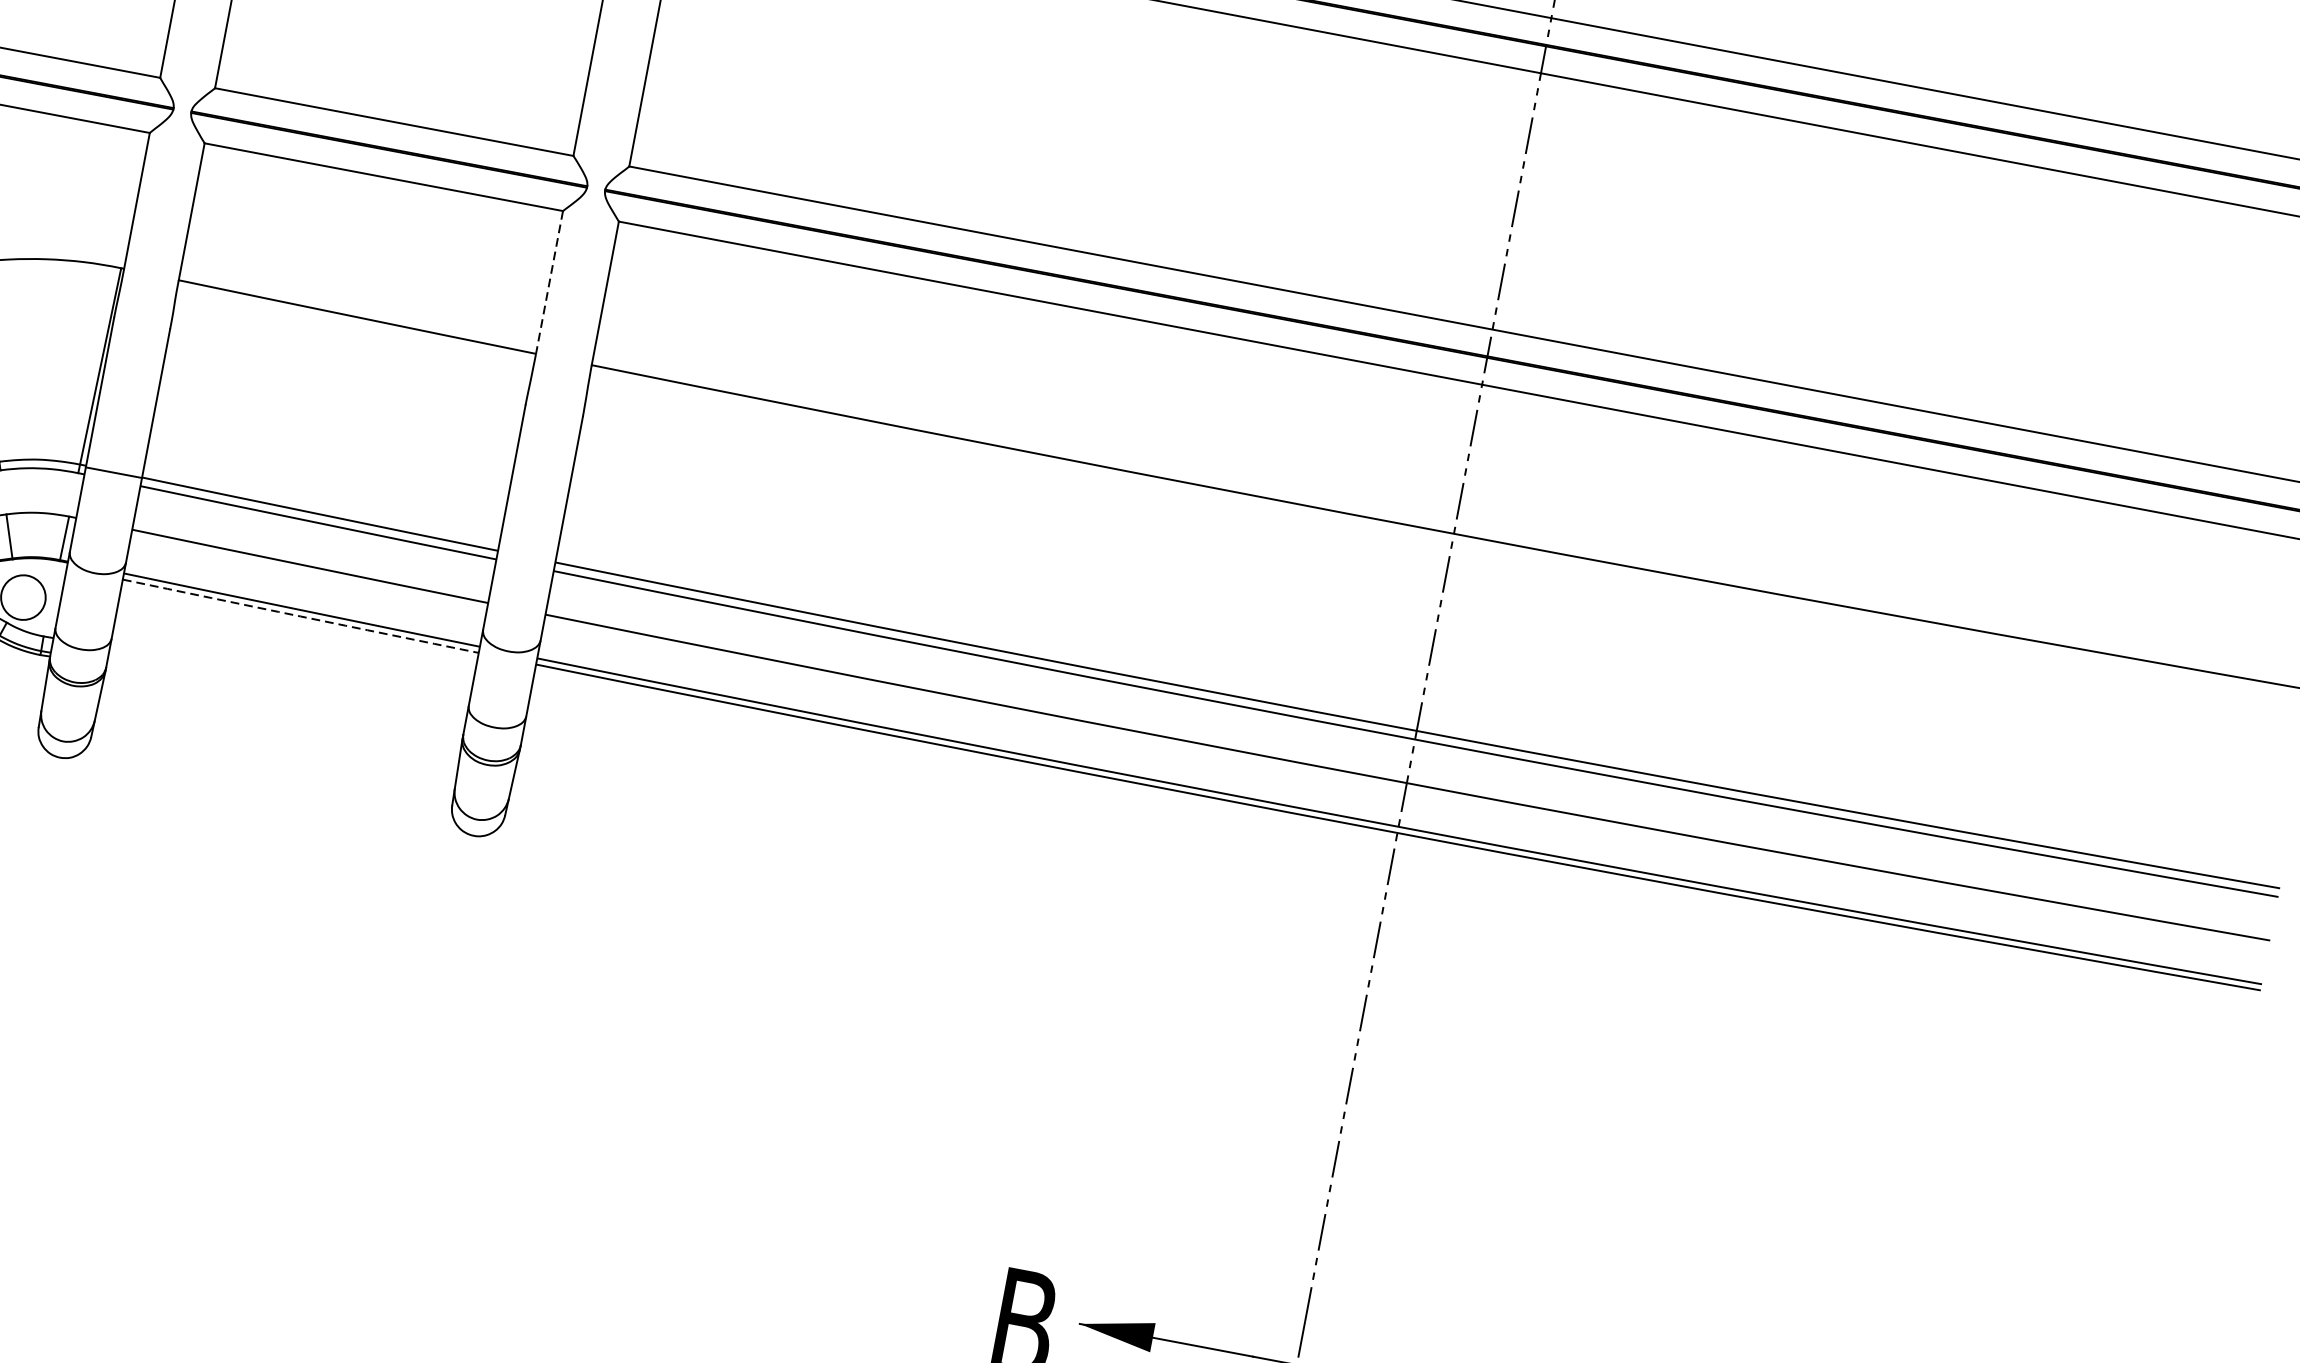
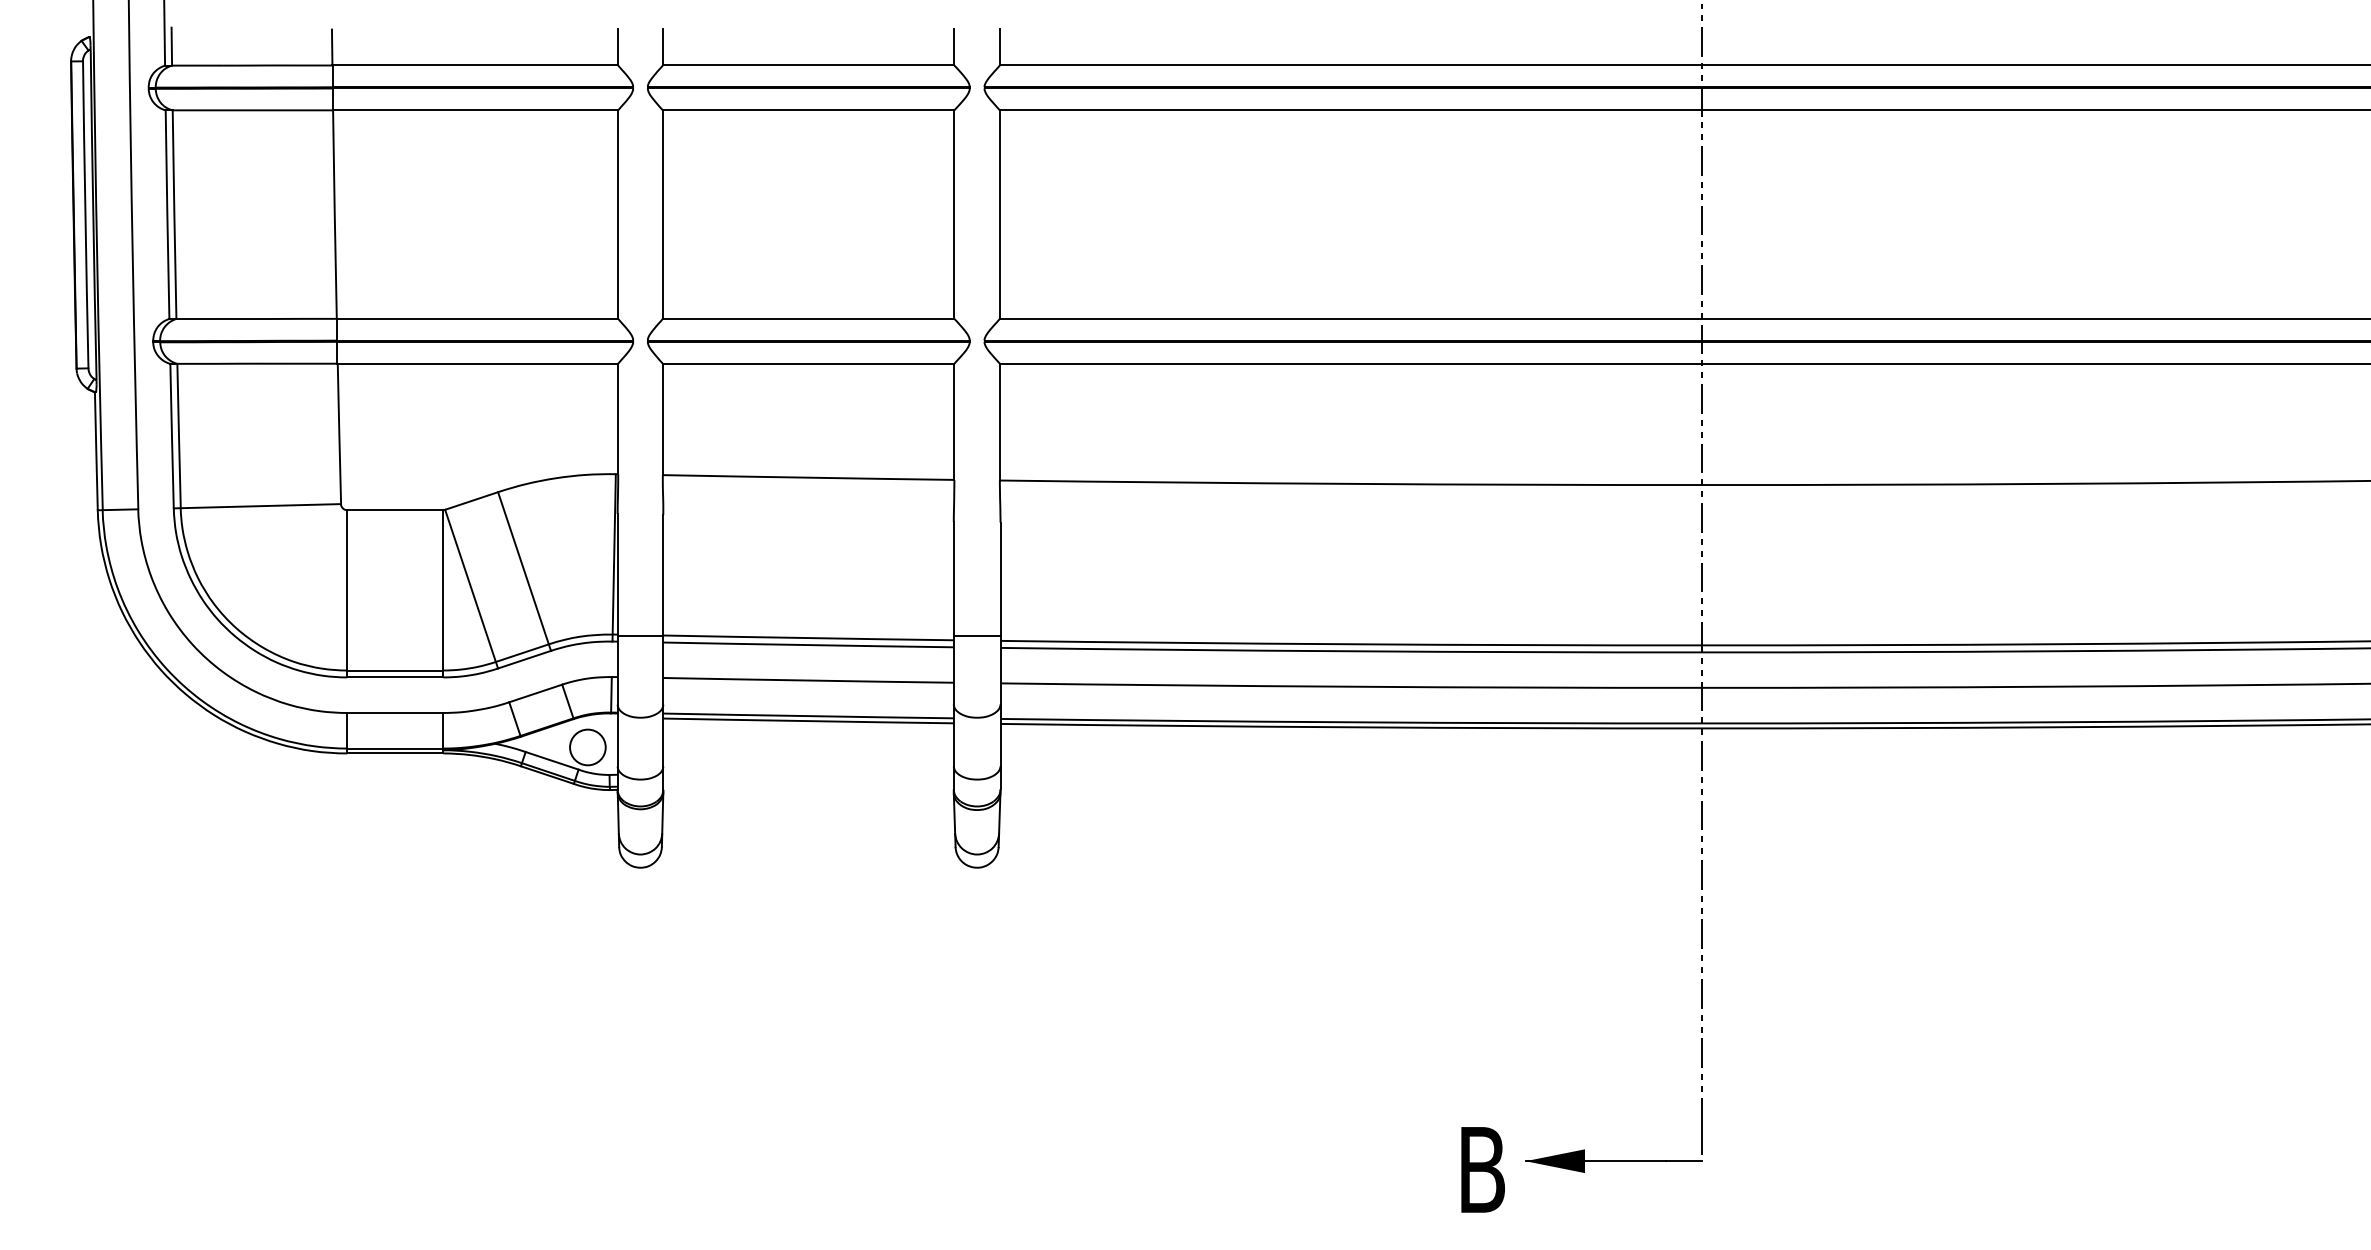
line: (549, 283) -> (954, 422), dashed -> solid
line: (527, 550) -> (976, 635), added
arc: (300, 616) -> (808, 721), dashed -> solid

